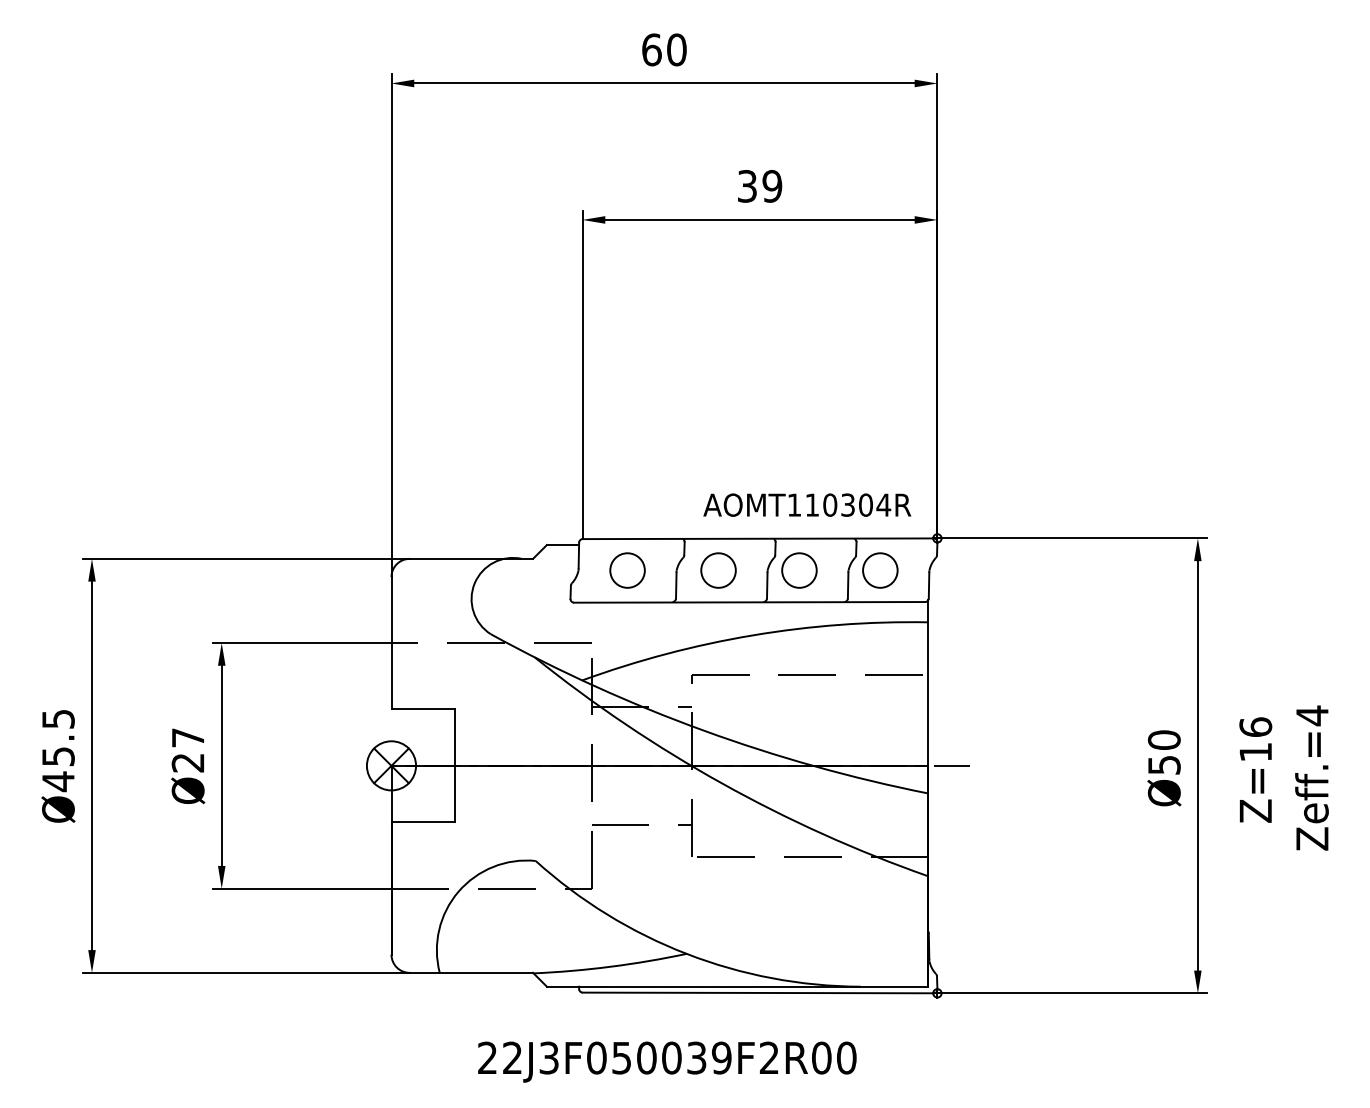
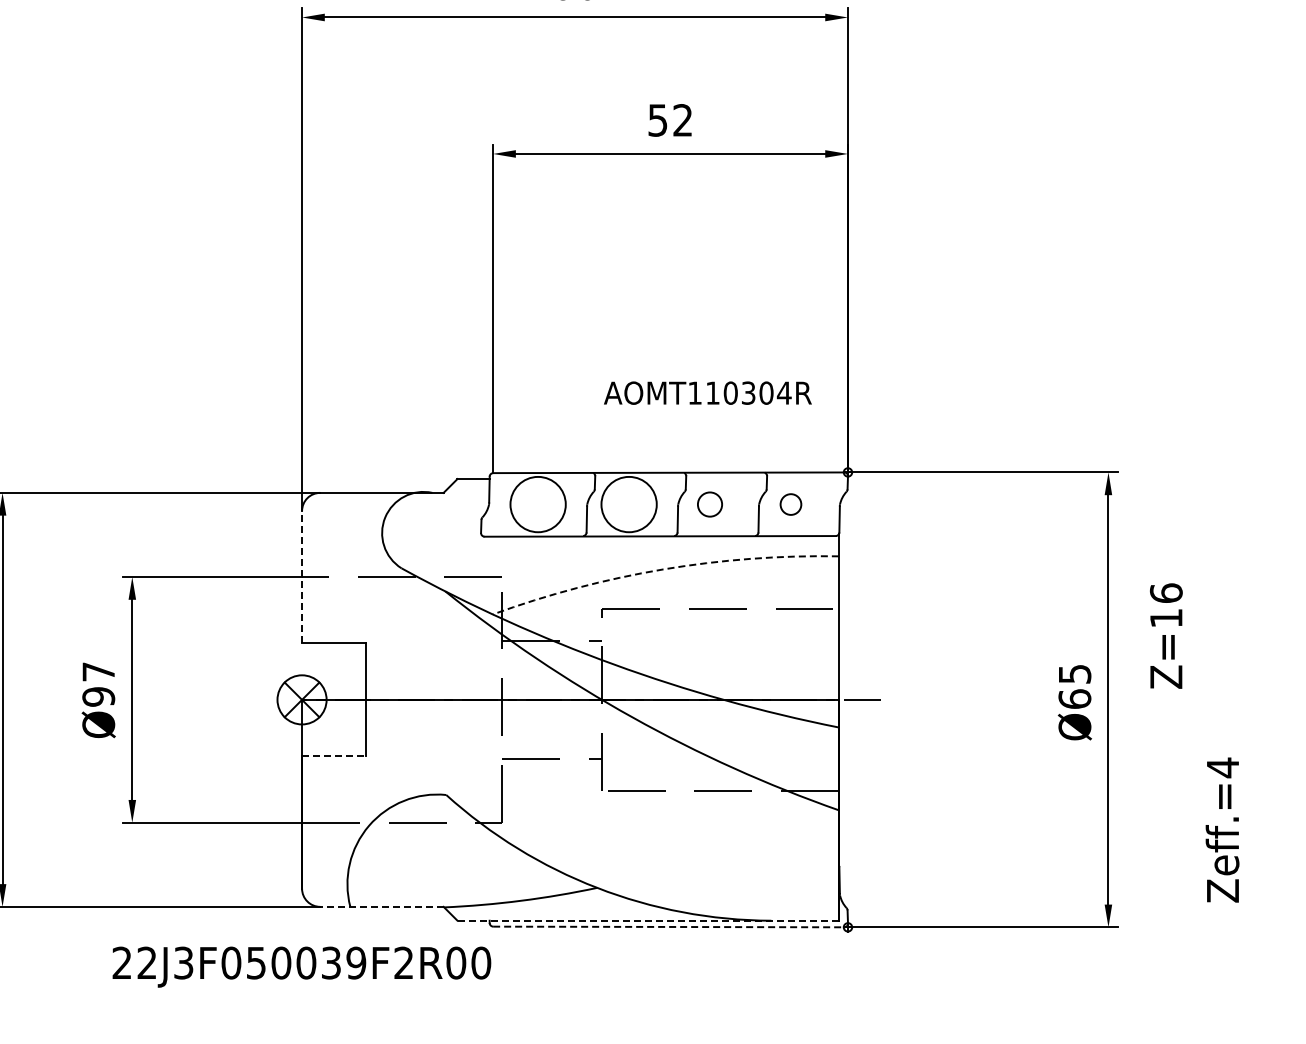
text: (760, 186) -> (671, 120), 39 -> 52
text: (807, 504) -> (708, 392), moved
circle: (627, 570) -> (538, 504), size x1.6
circle: (718, 570) -> (629, 504), size x1.6
circle: (799, 570) -> (710, 504), size x0.7
circle: (880, 570) -> (791, 504), size x0.6
arc: (752, 635) -> (663, 569), solid -> dashed
line: (391, 642) -> (302, 576), solid -> dashed
text: (1163, 752) -> (1074, 686), Ø50 -> Ø65
text: (187, 762) -> (98, 696), Ø27 -> Ø97
text: (1255, 769) -> (1166, 635), moved
text: (1311, 777) -> (1222, 829), moved
line: (423, 822) -> (334, 756), solid -> dashed
line: (471, 972) -> (382, 906), solid -> dashed
line: (737, 986) -> (648, 920), solid -> dashed
line: (758, 992) -> (669, 926), solid -> dashed
text: (667, 1061) -> (302, 966), moved

